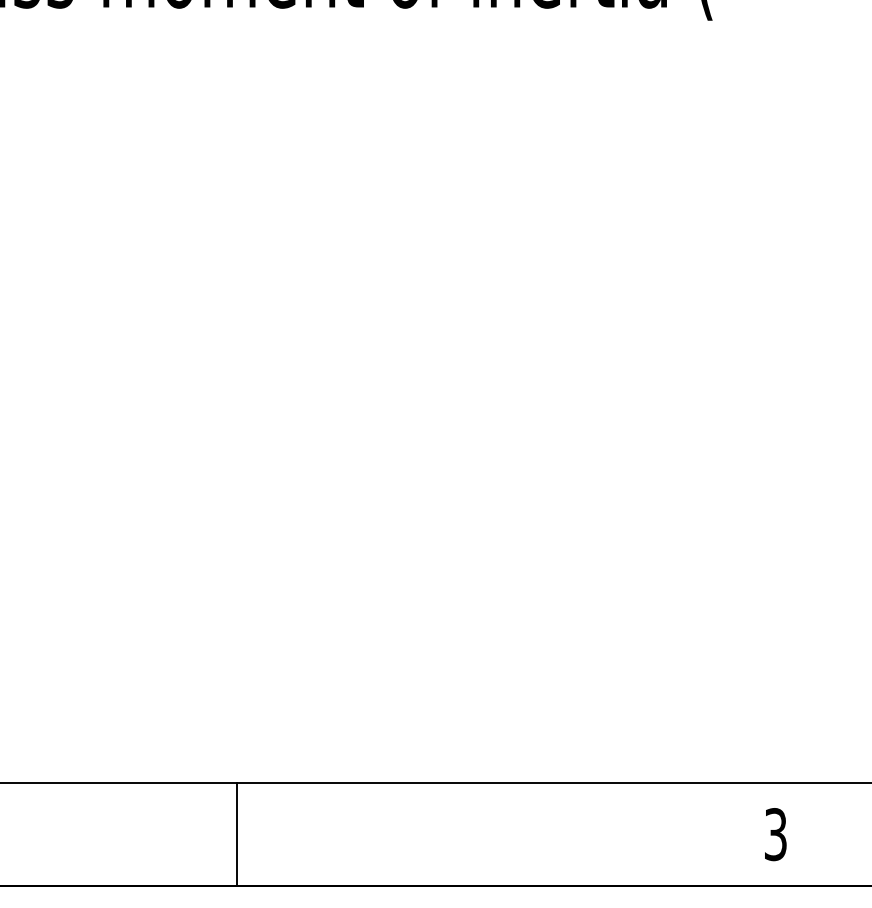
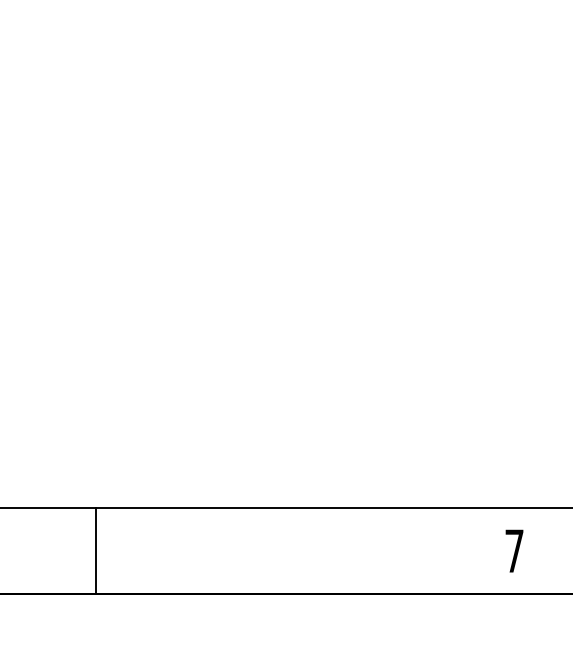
line: (236, 834) -> (95, 551), moved
text: (775, 834) -> (514, 551), 3 -> 7

